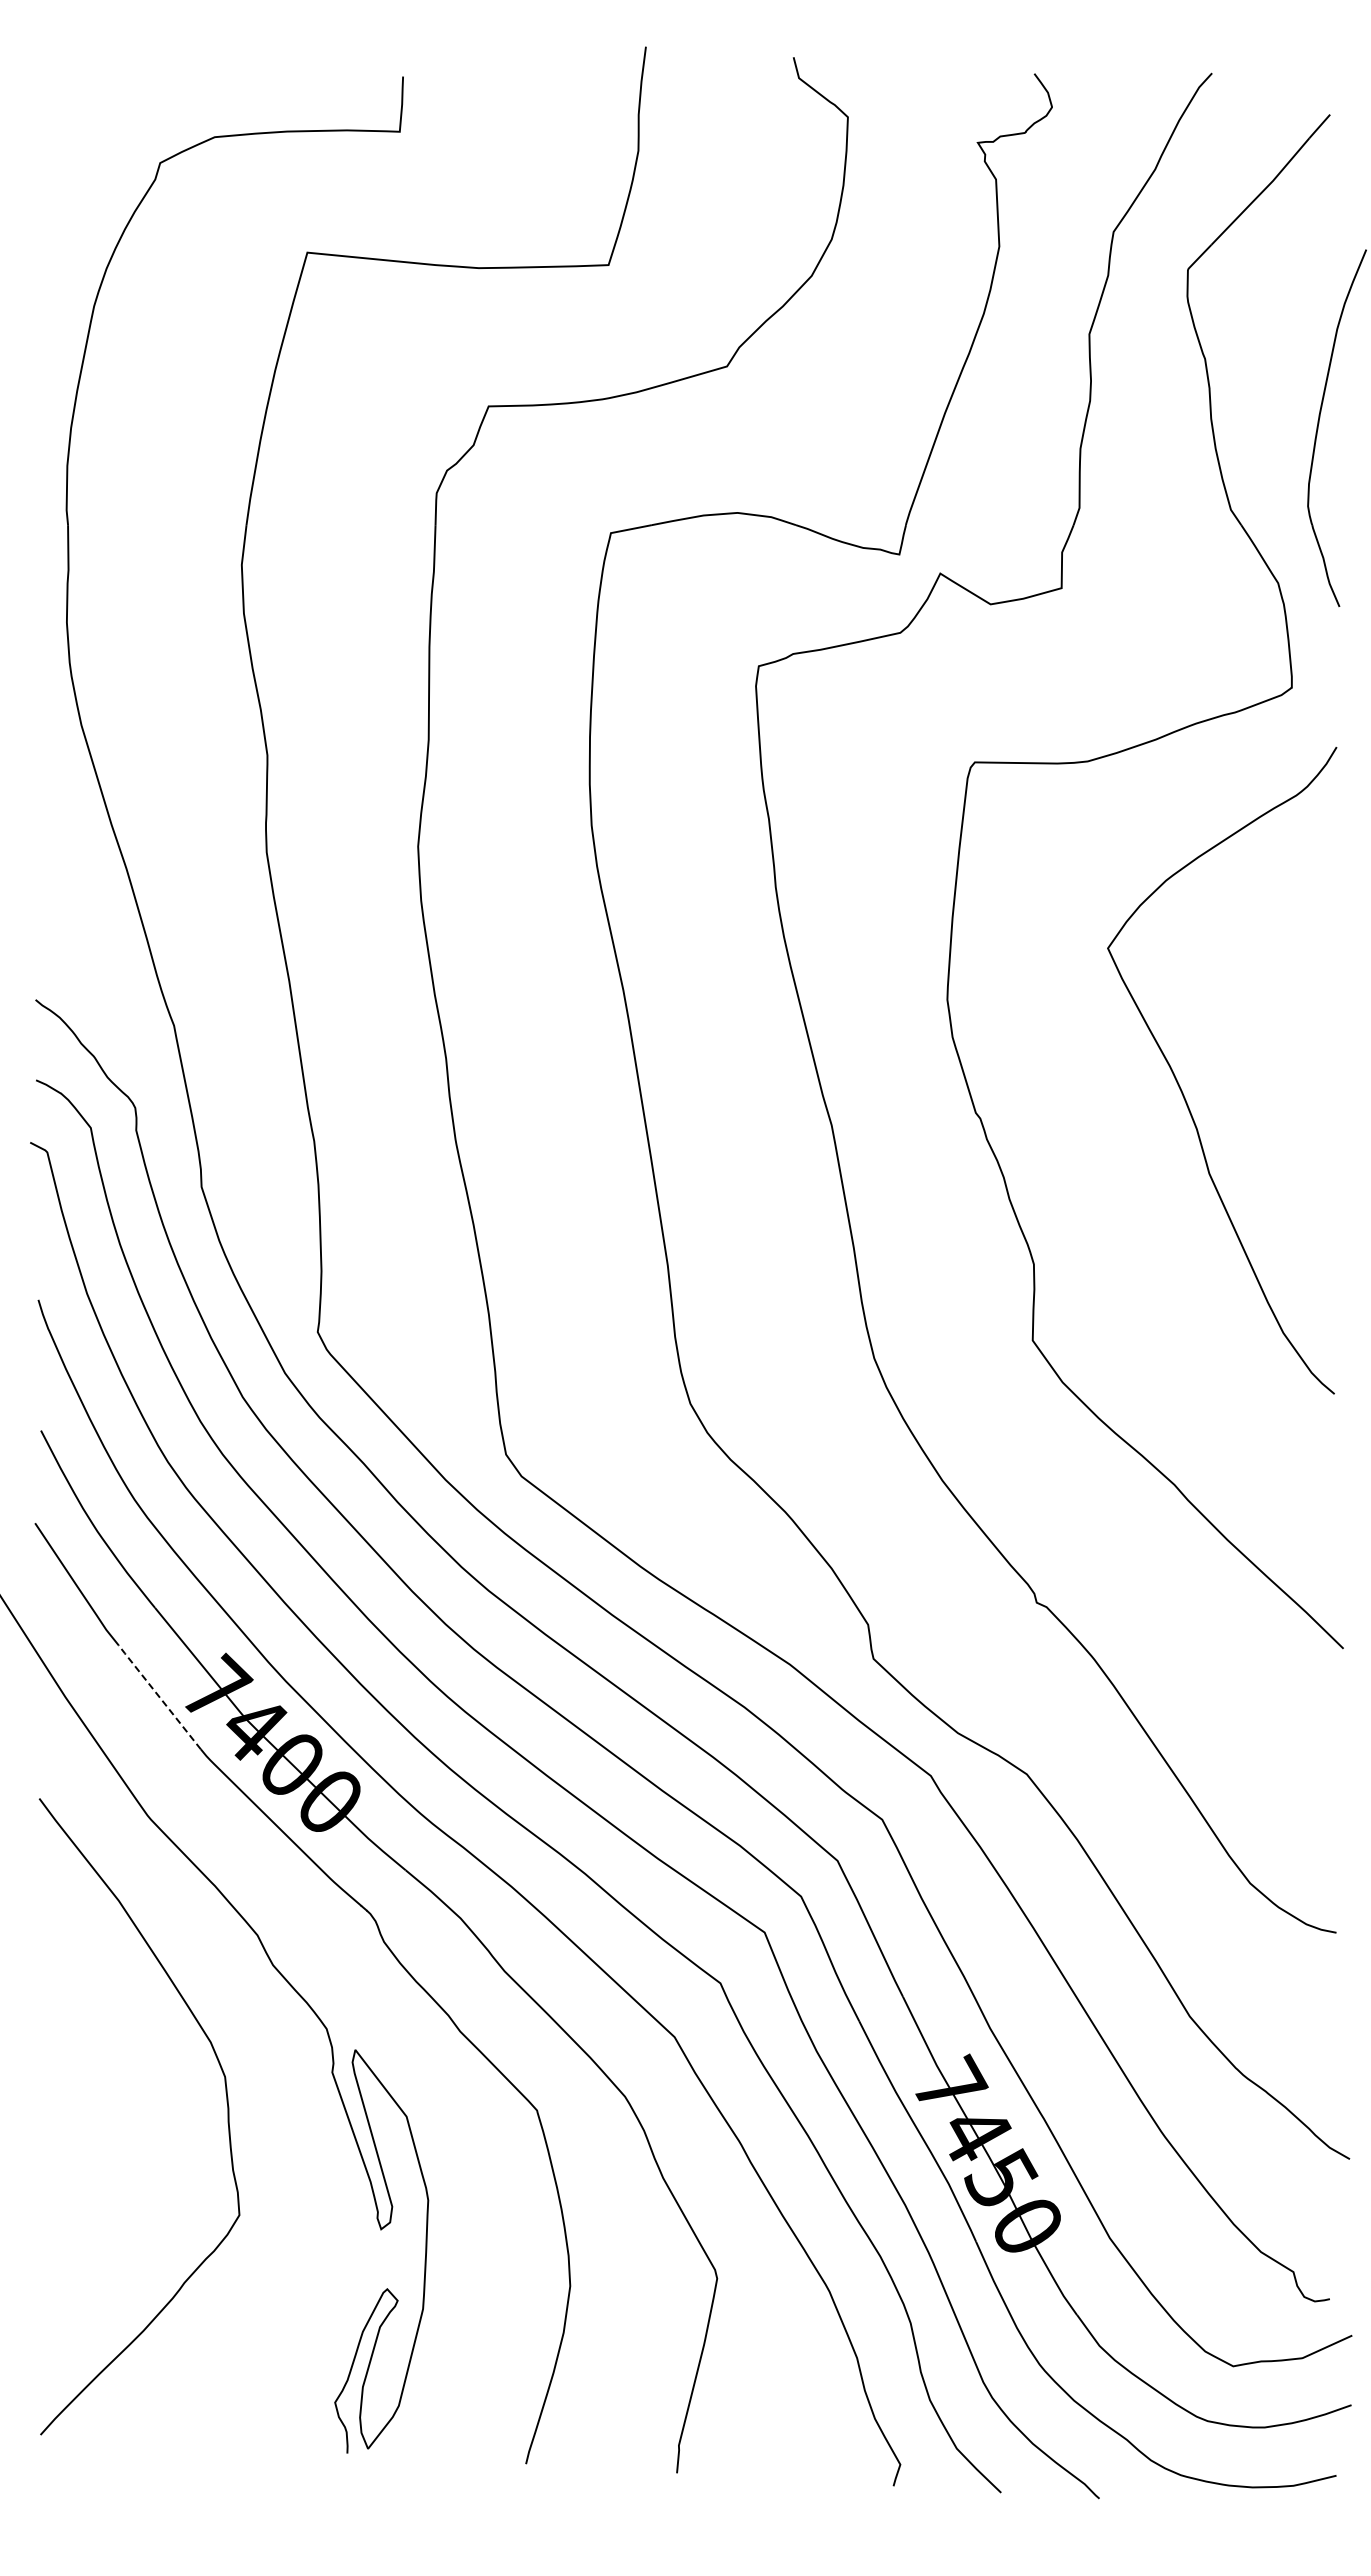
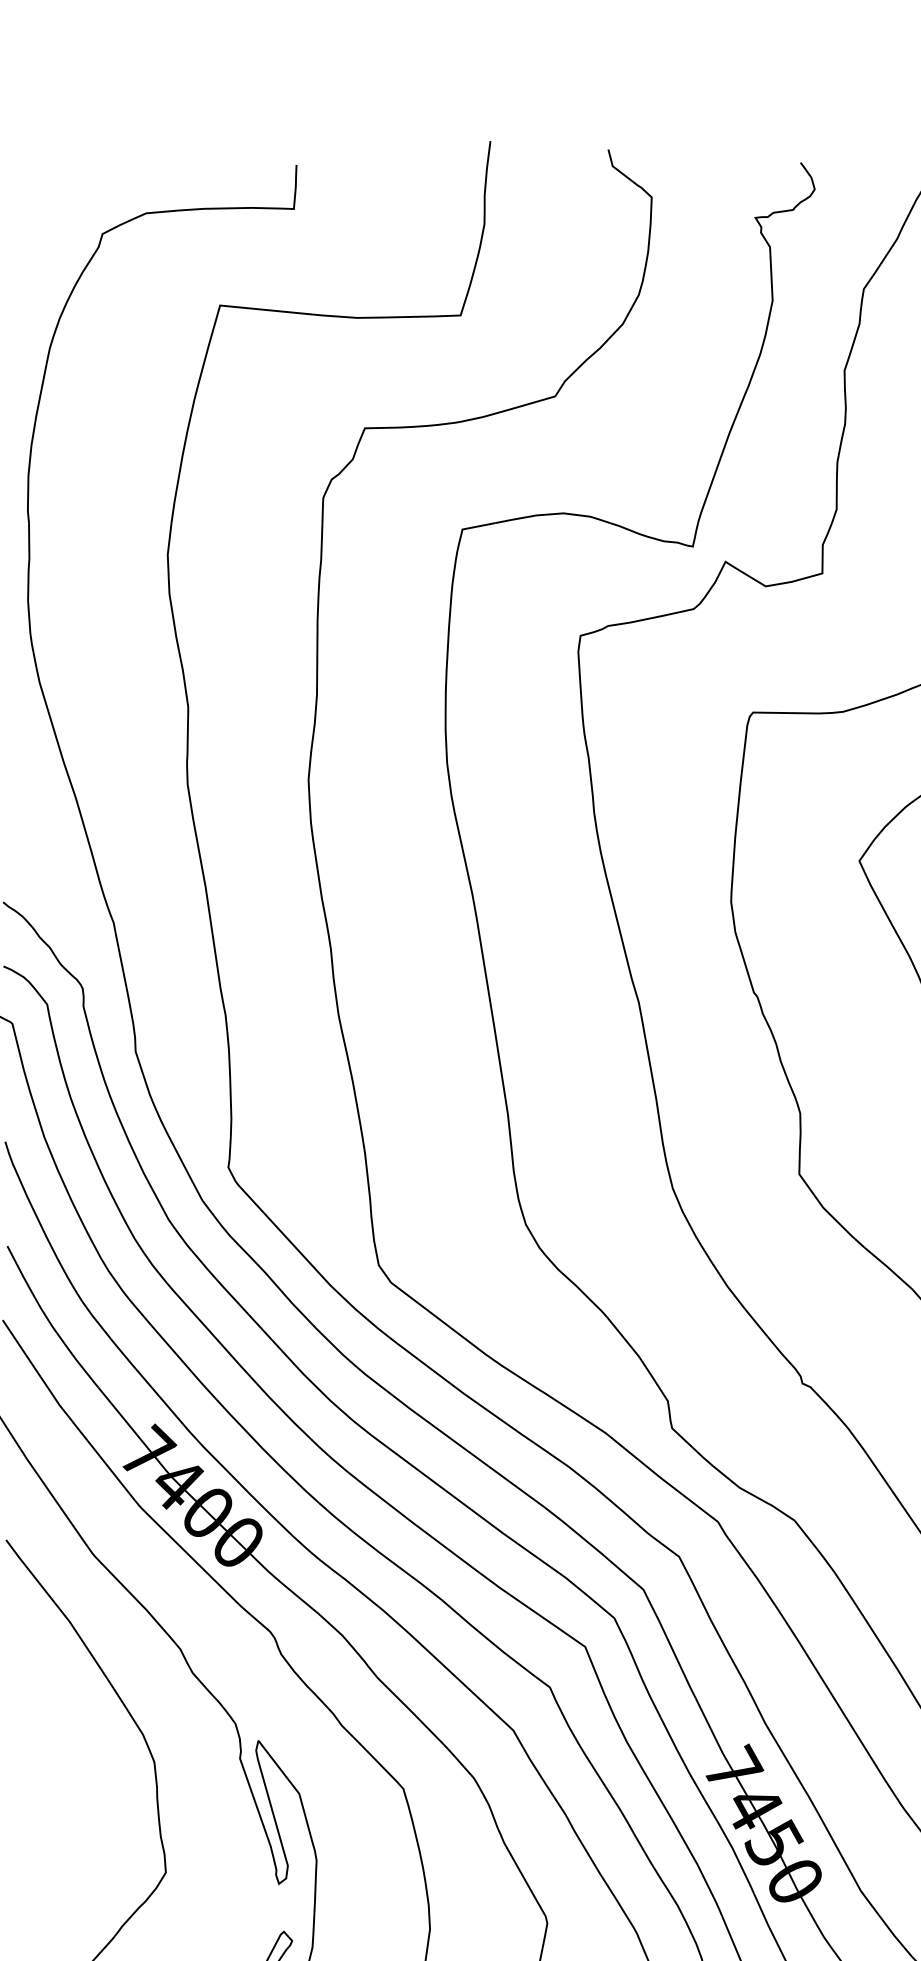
line: (158, 1696) -> (101, 1458), dashed -> solid

